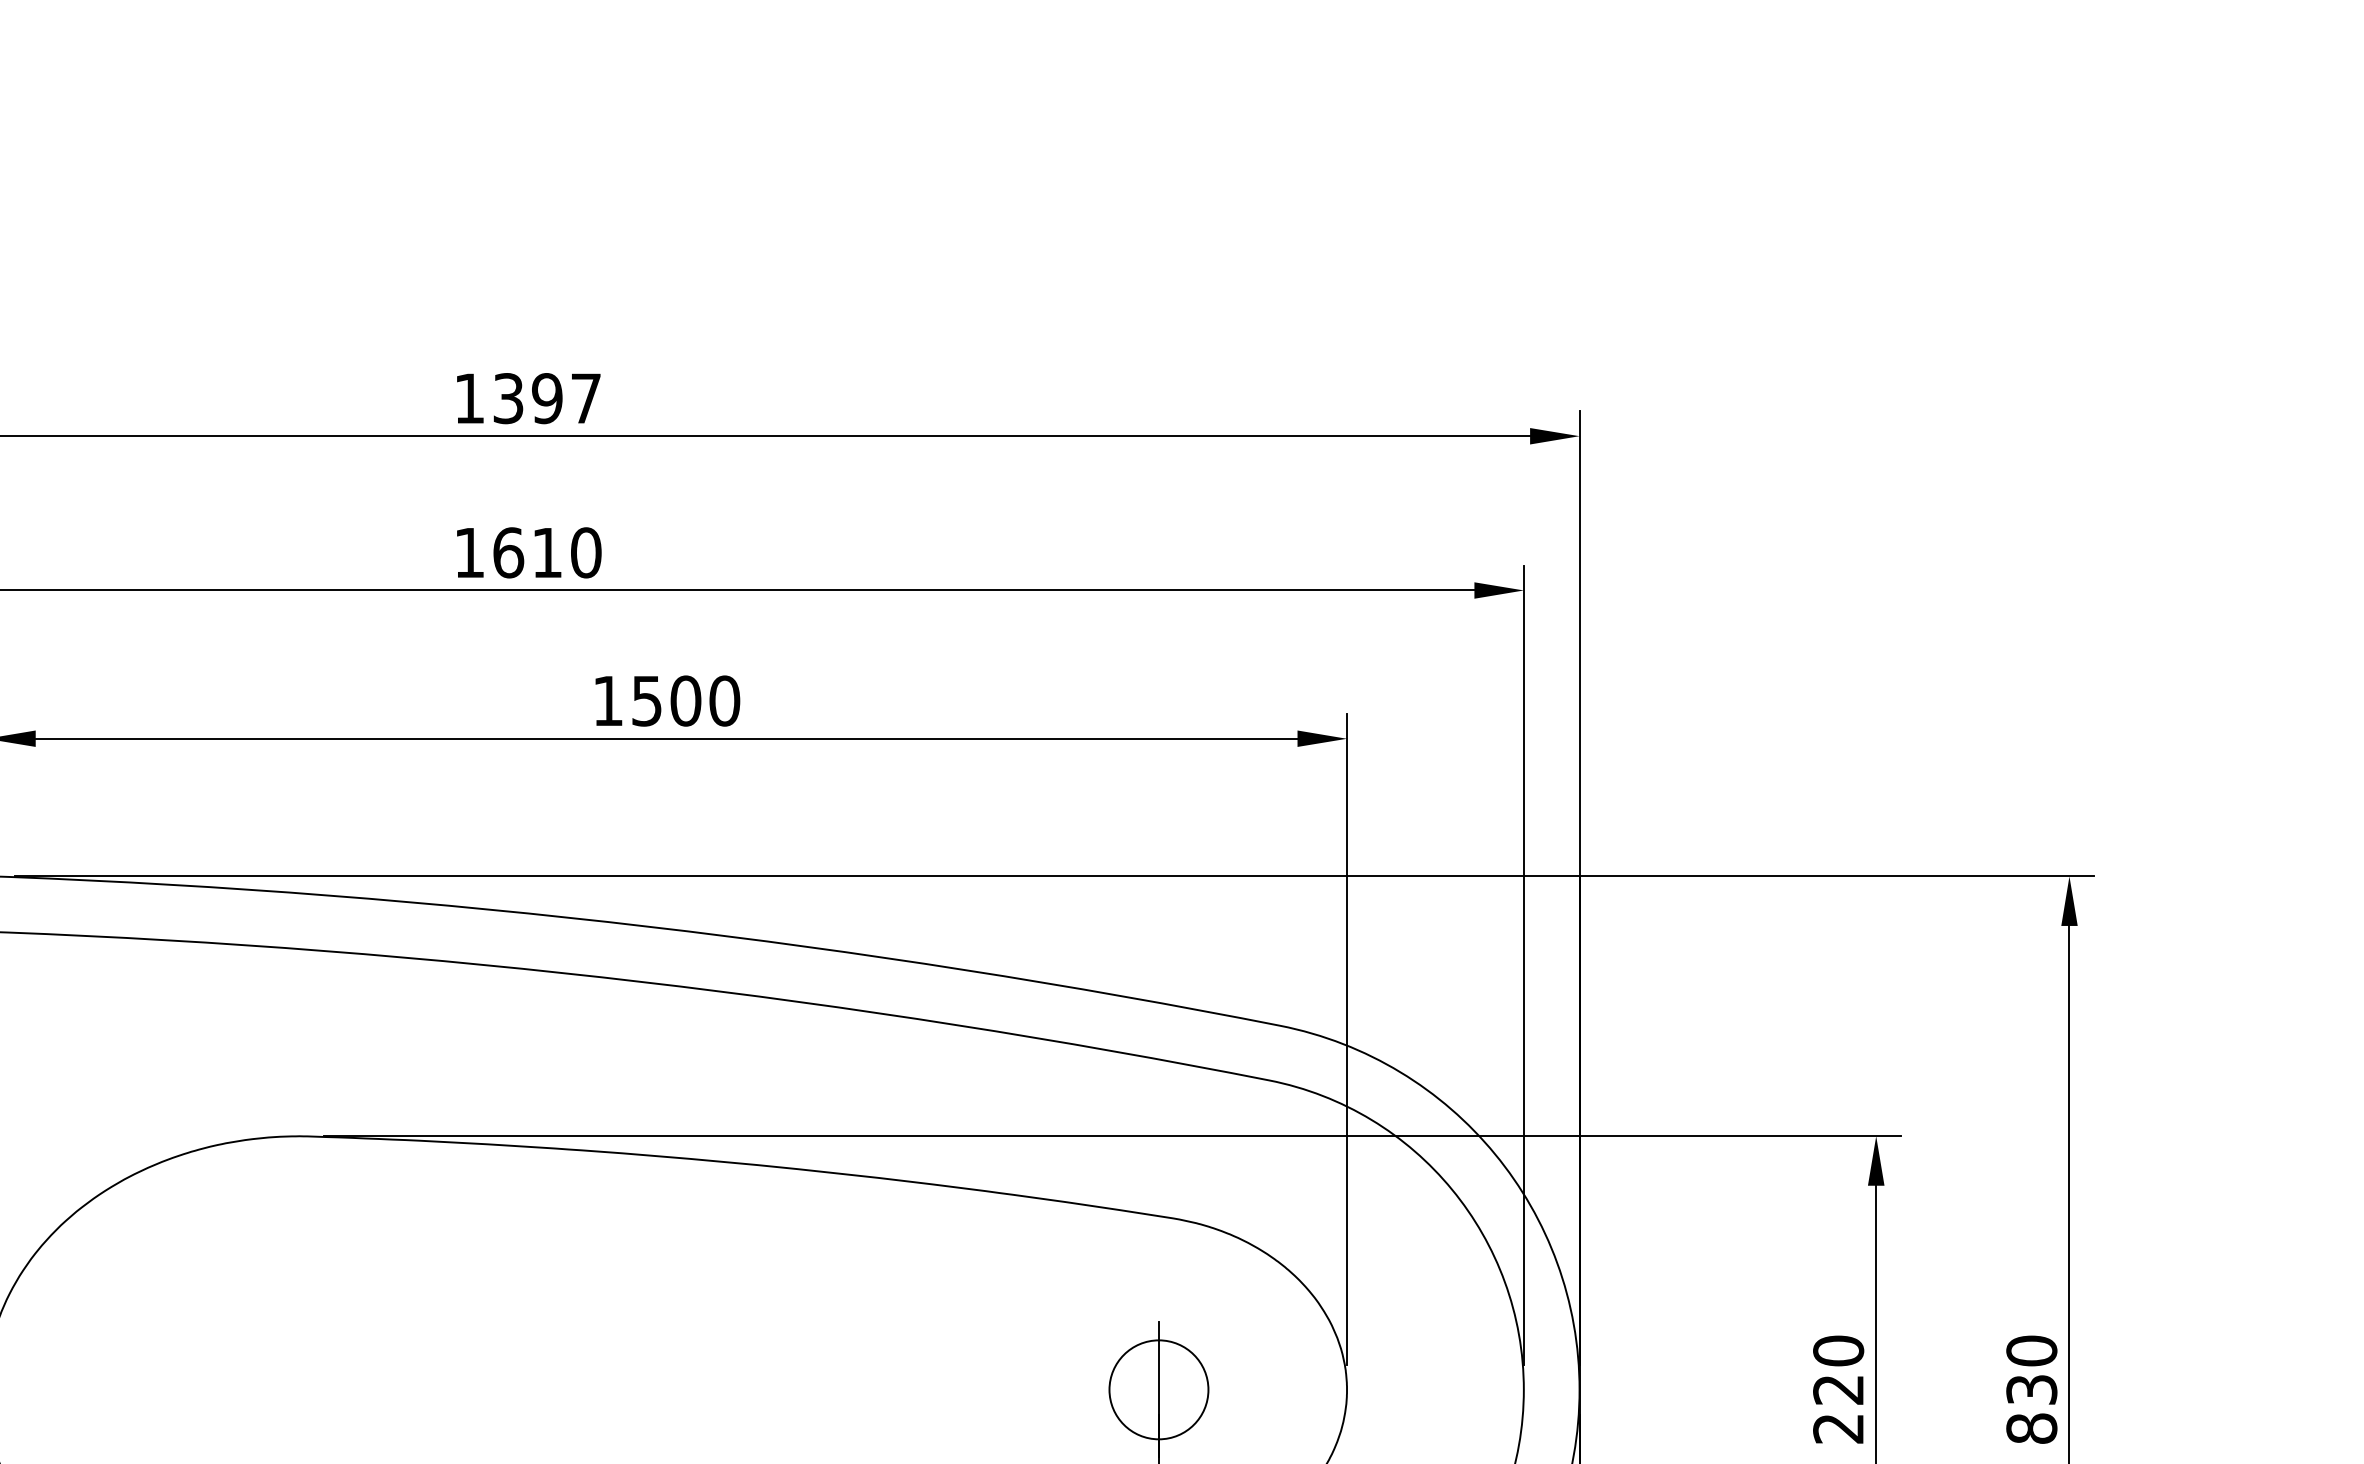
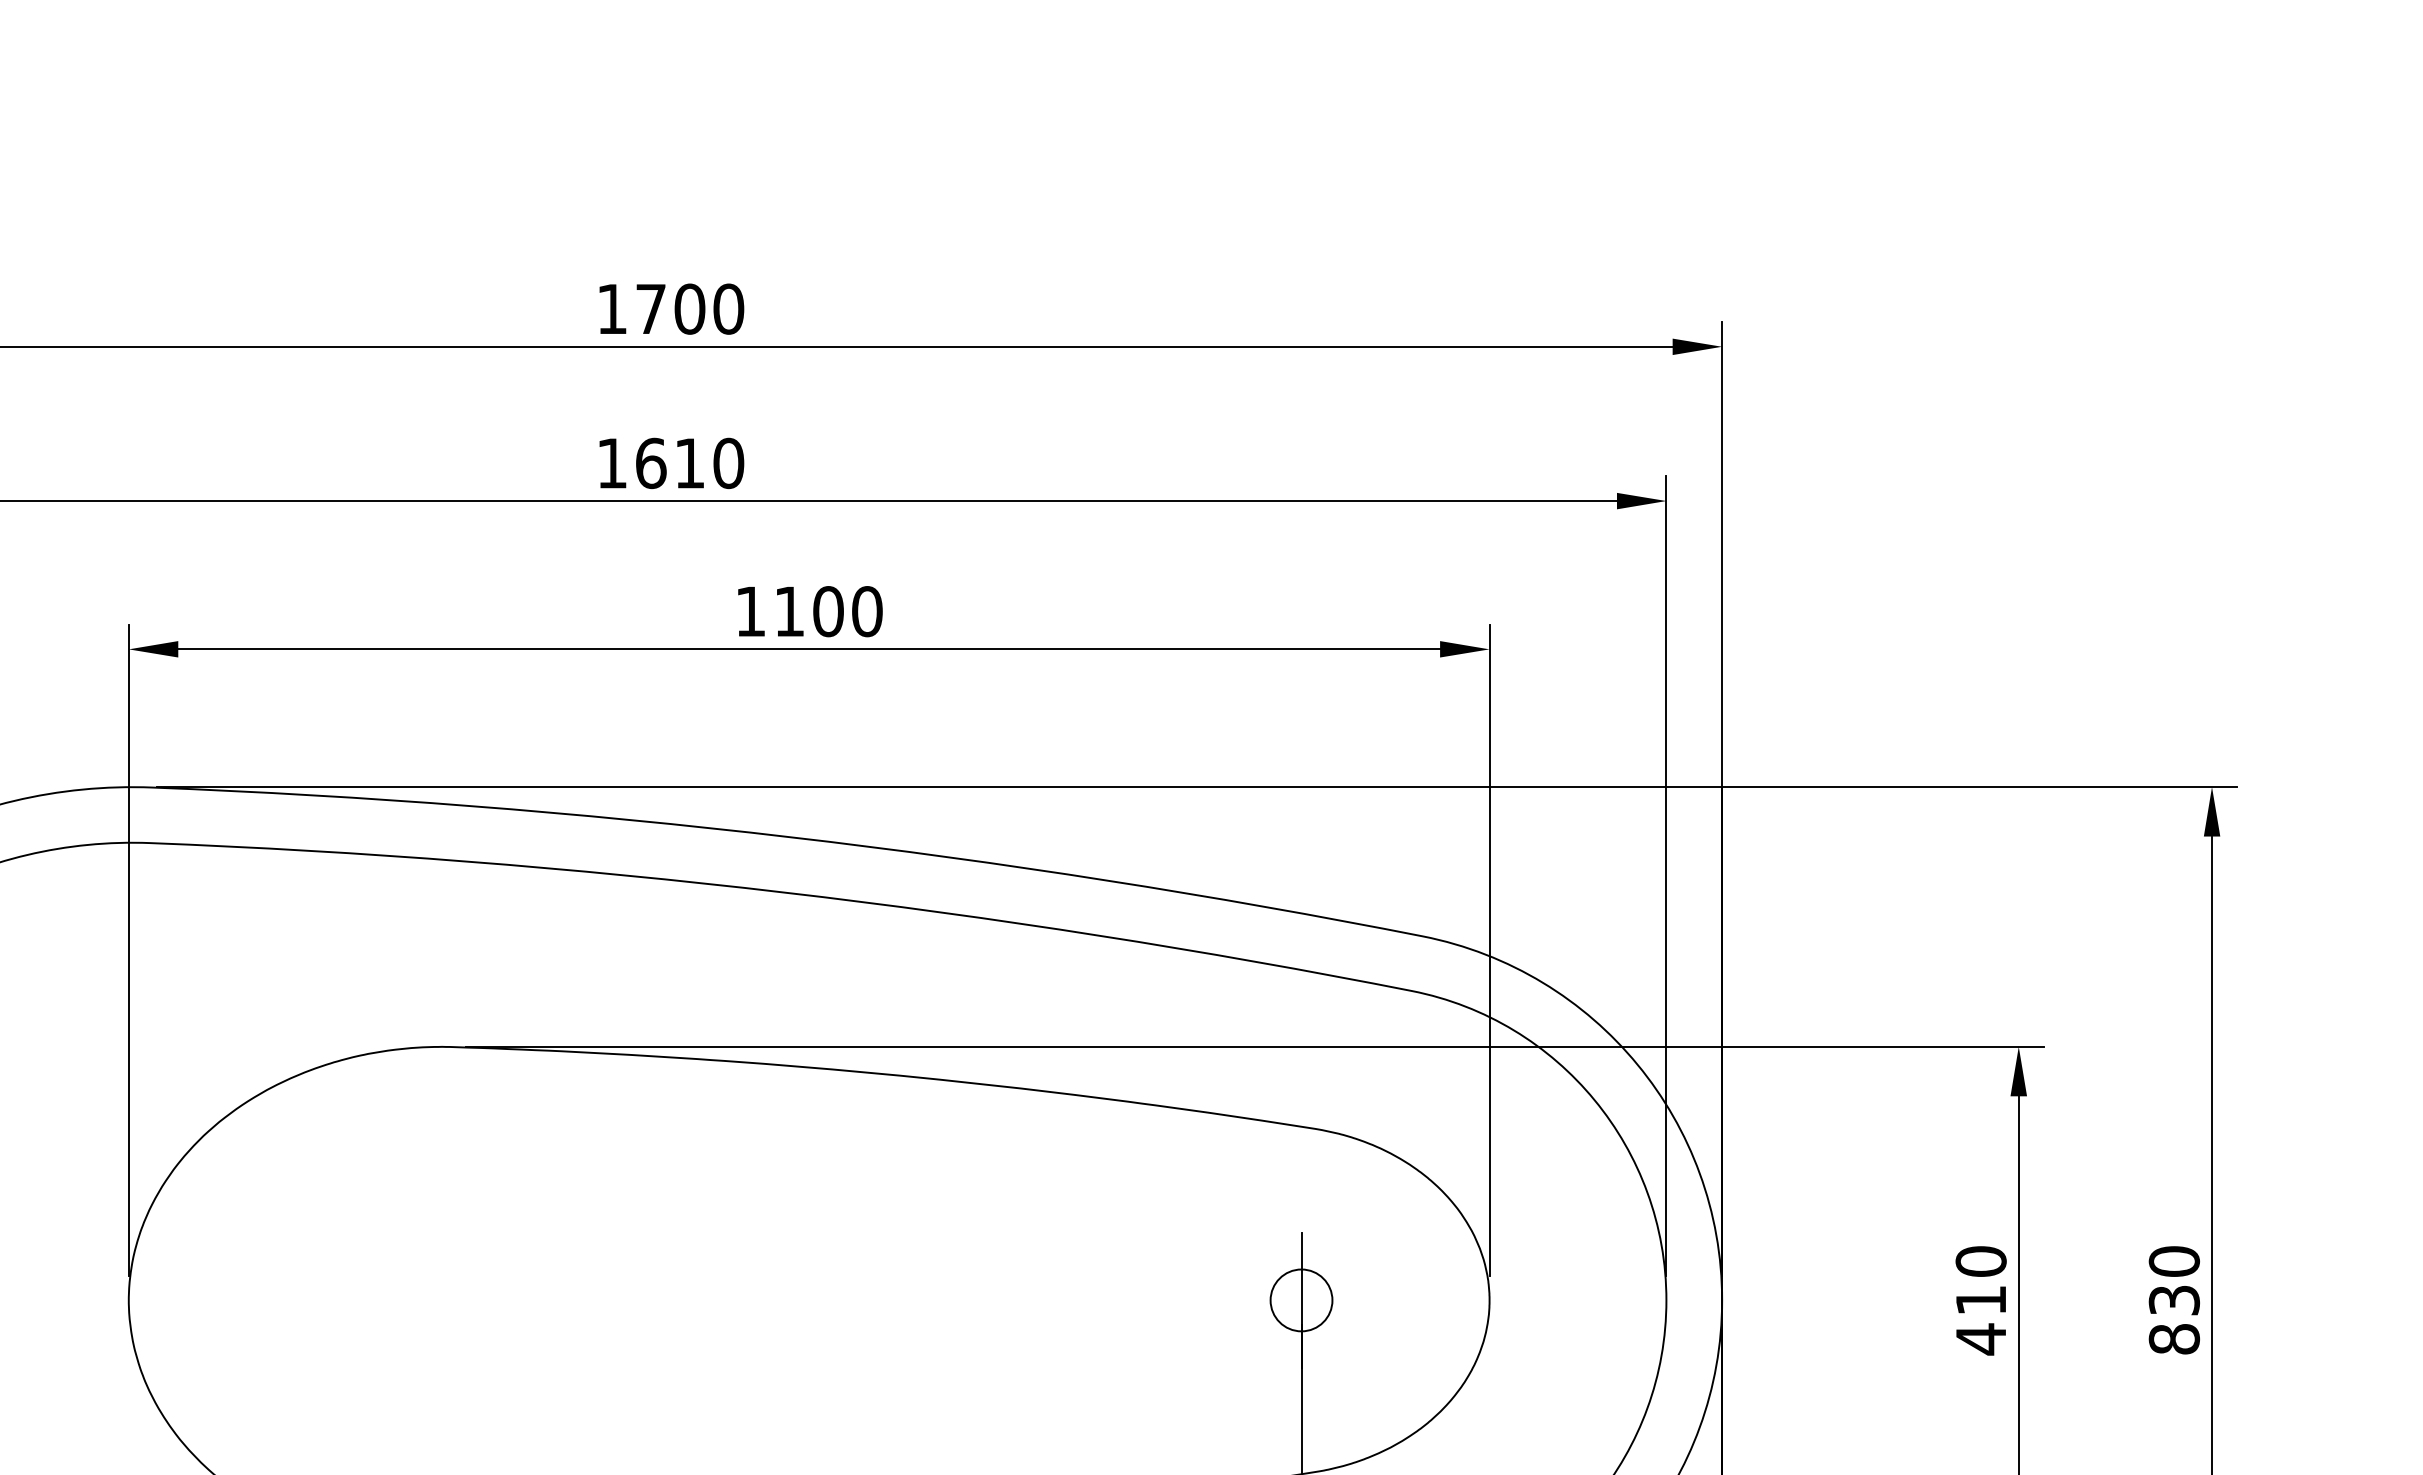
text: (547, 397) -> (690, 308), 1397 -> 1700
text: (646, 700) -> (789, 611), 1500 -> 1100
circle: (1158, 1389) -> (1301, 1300), size x0.62
text: (1837, 1409) -> (1980, 1320), 220 -> 410

